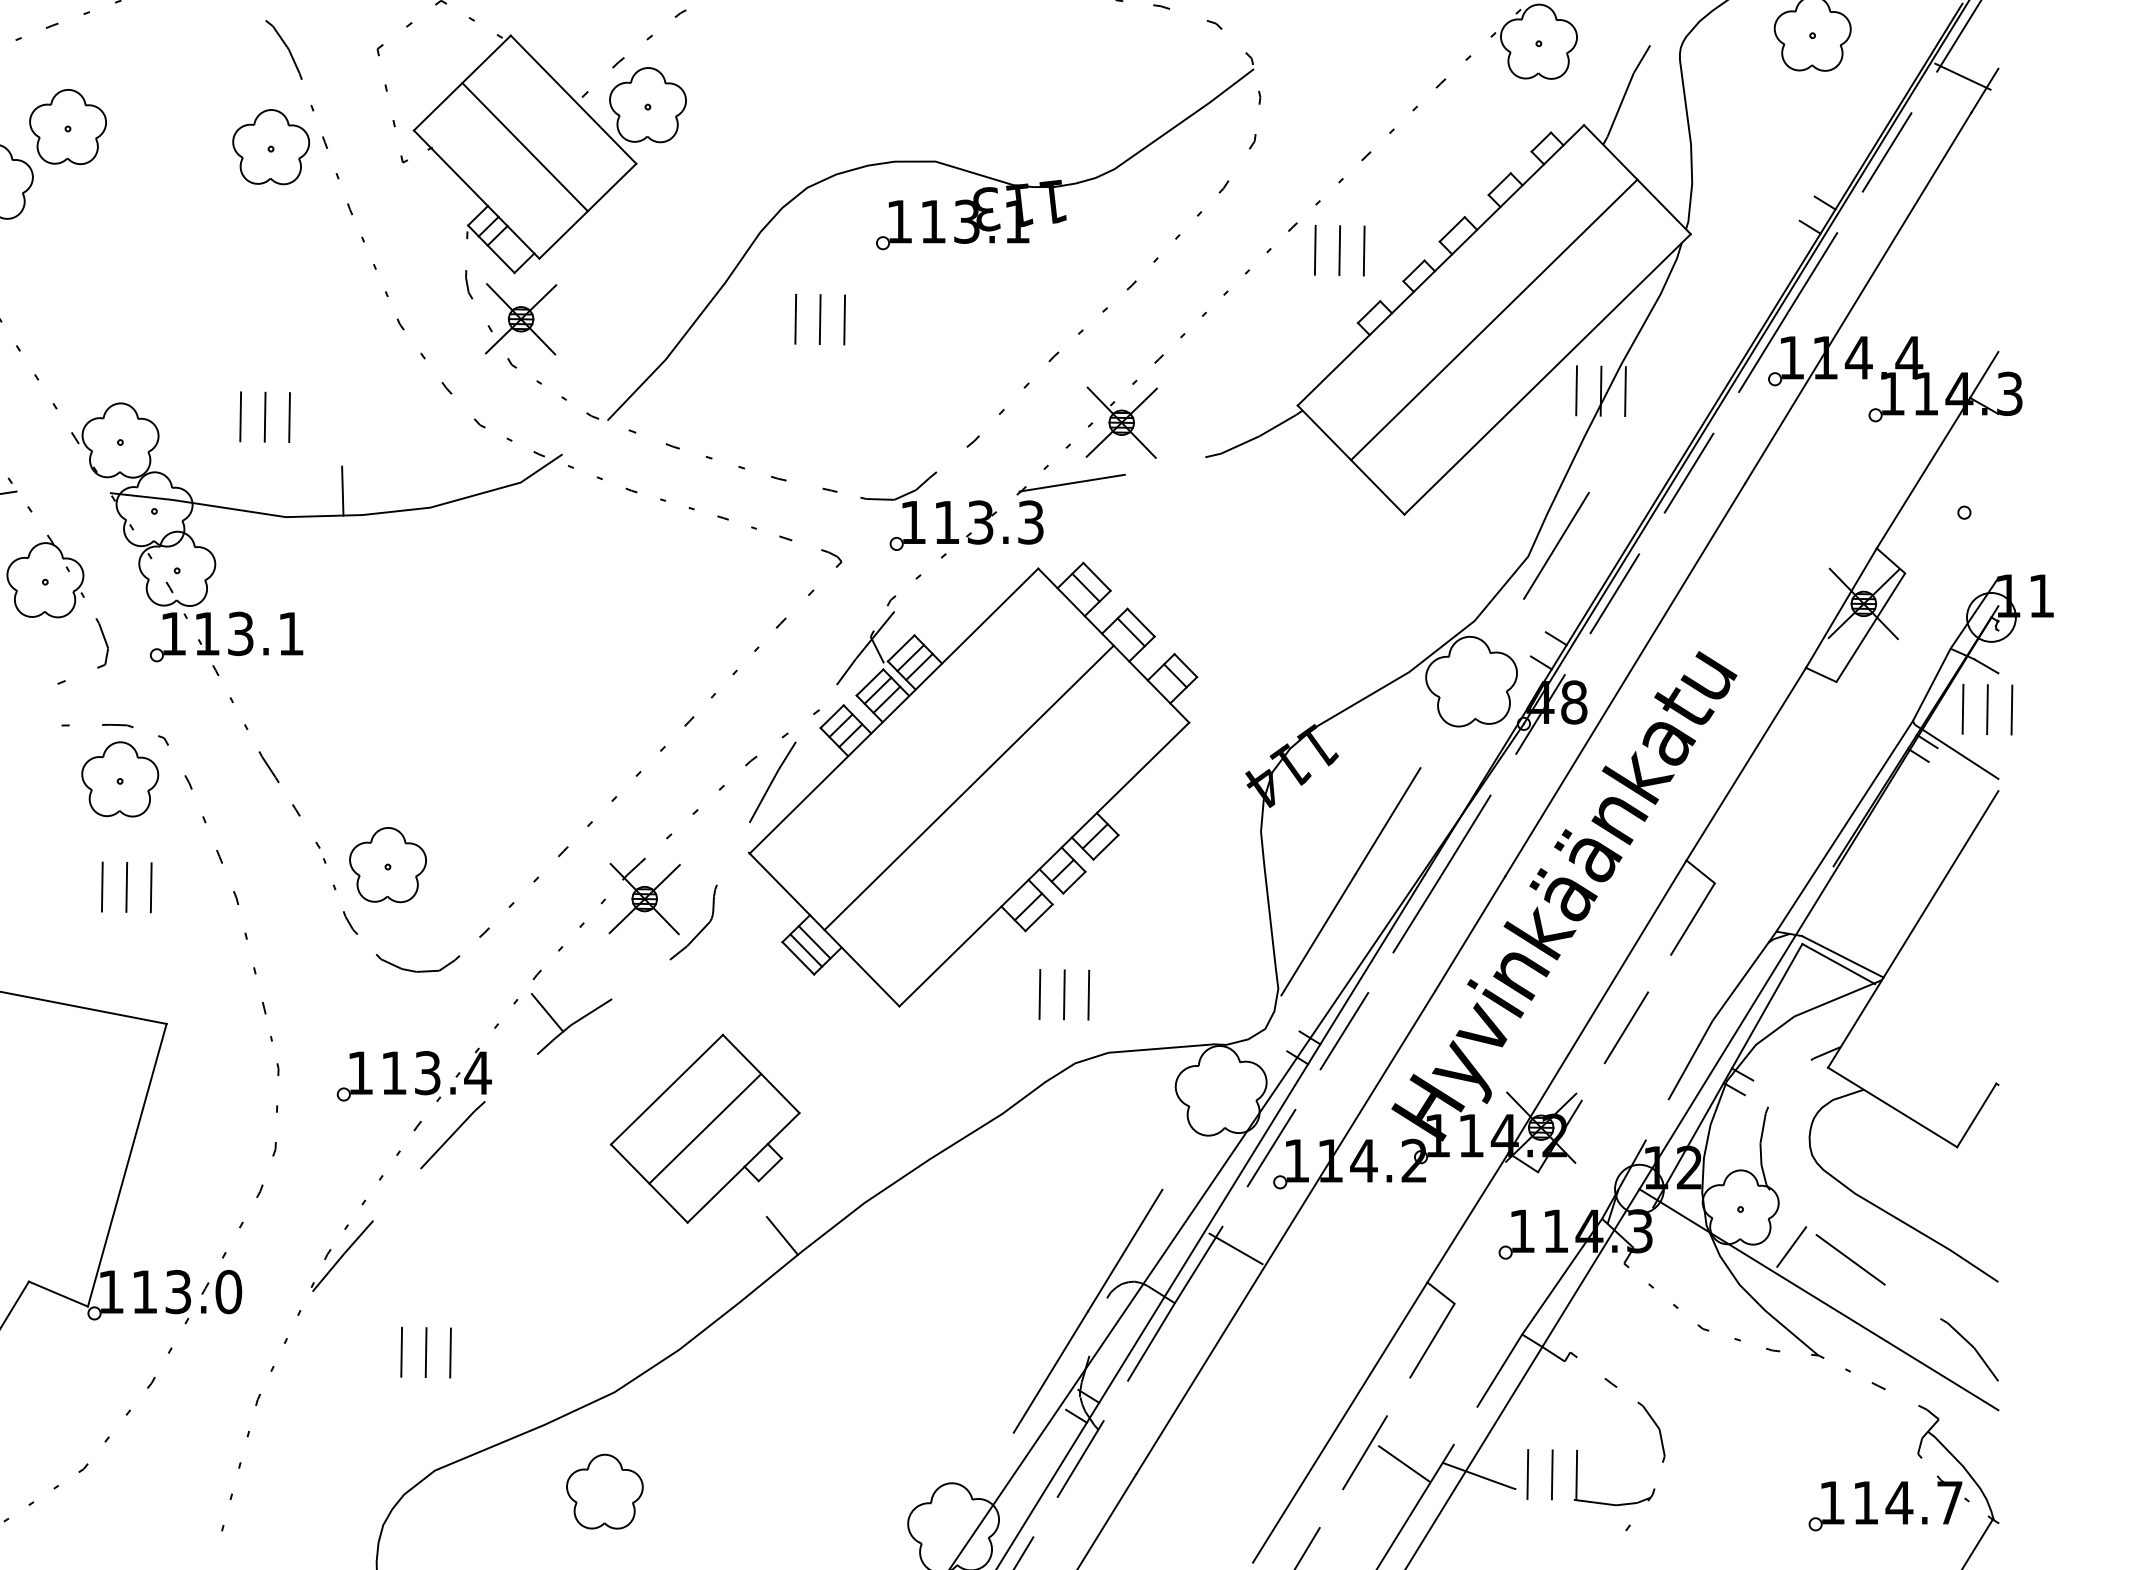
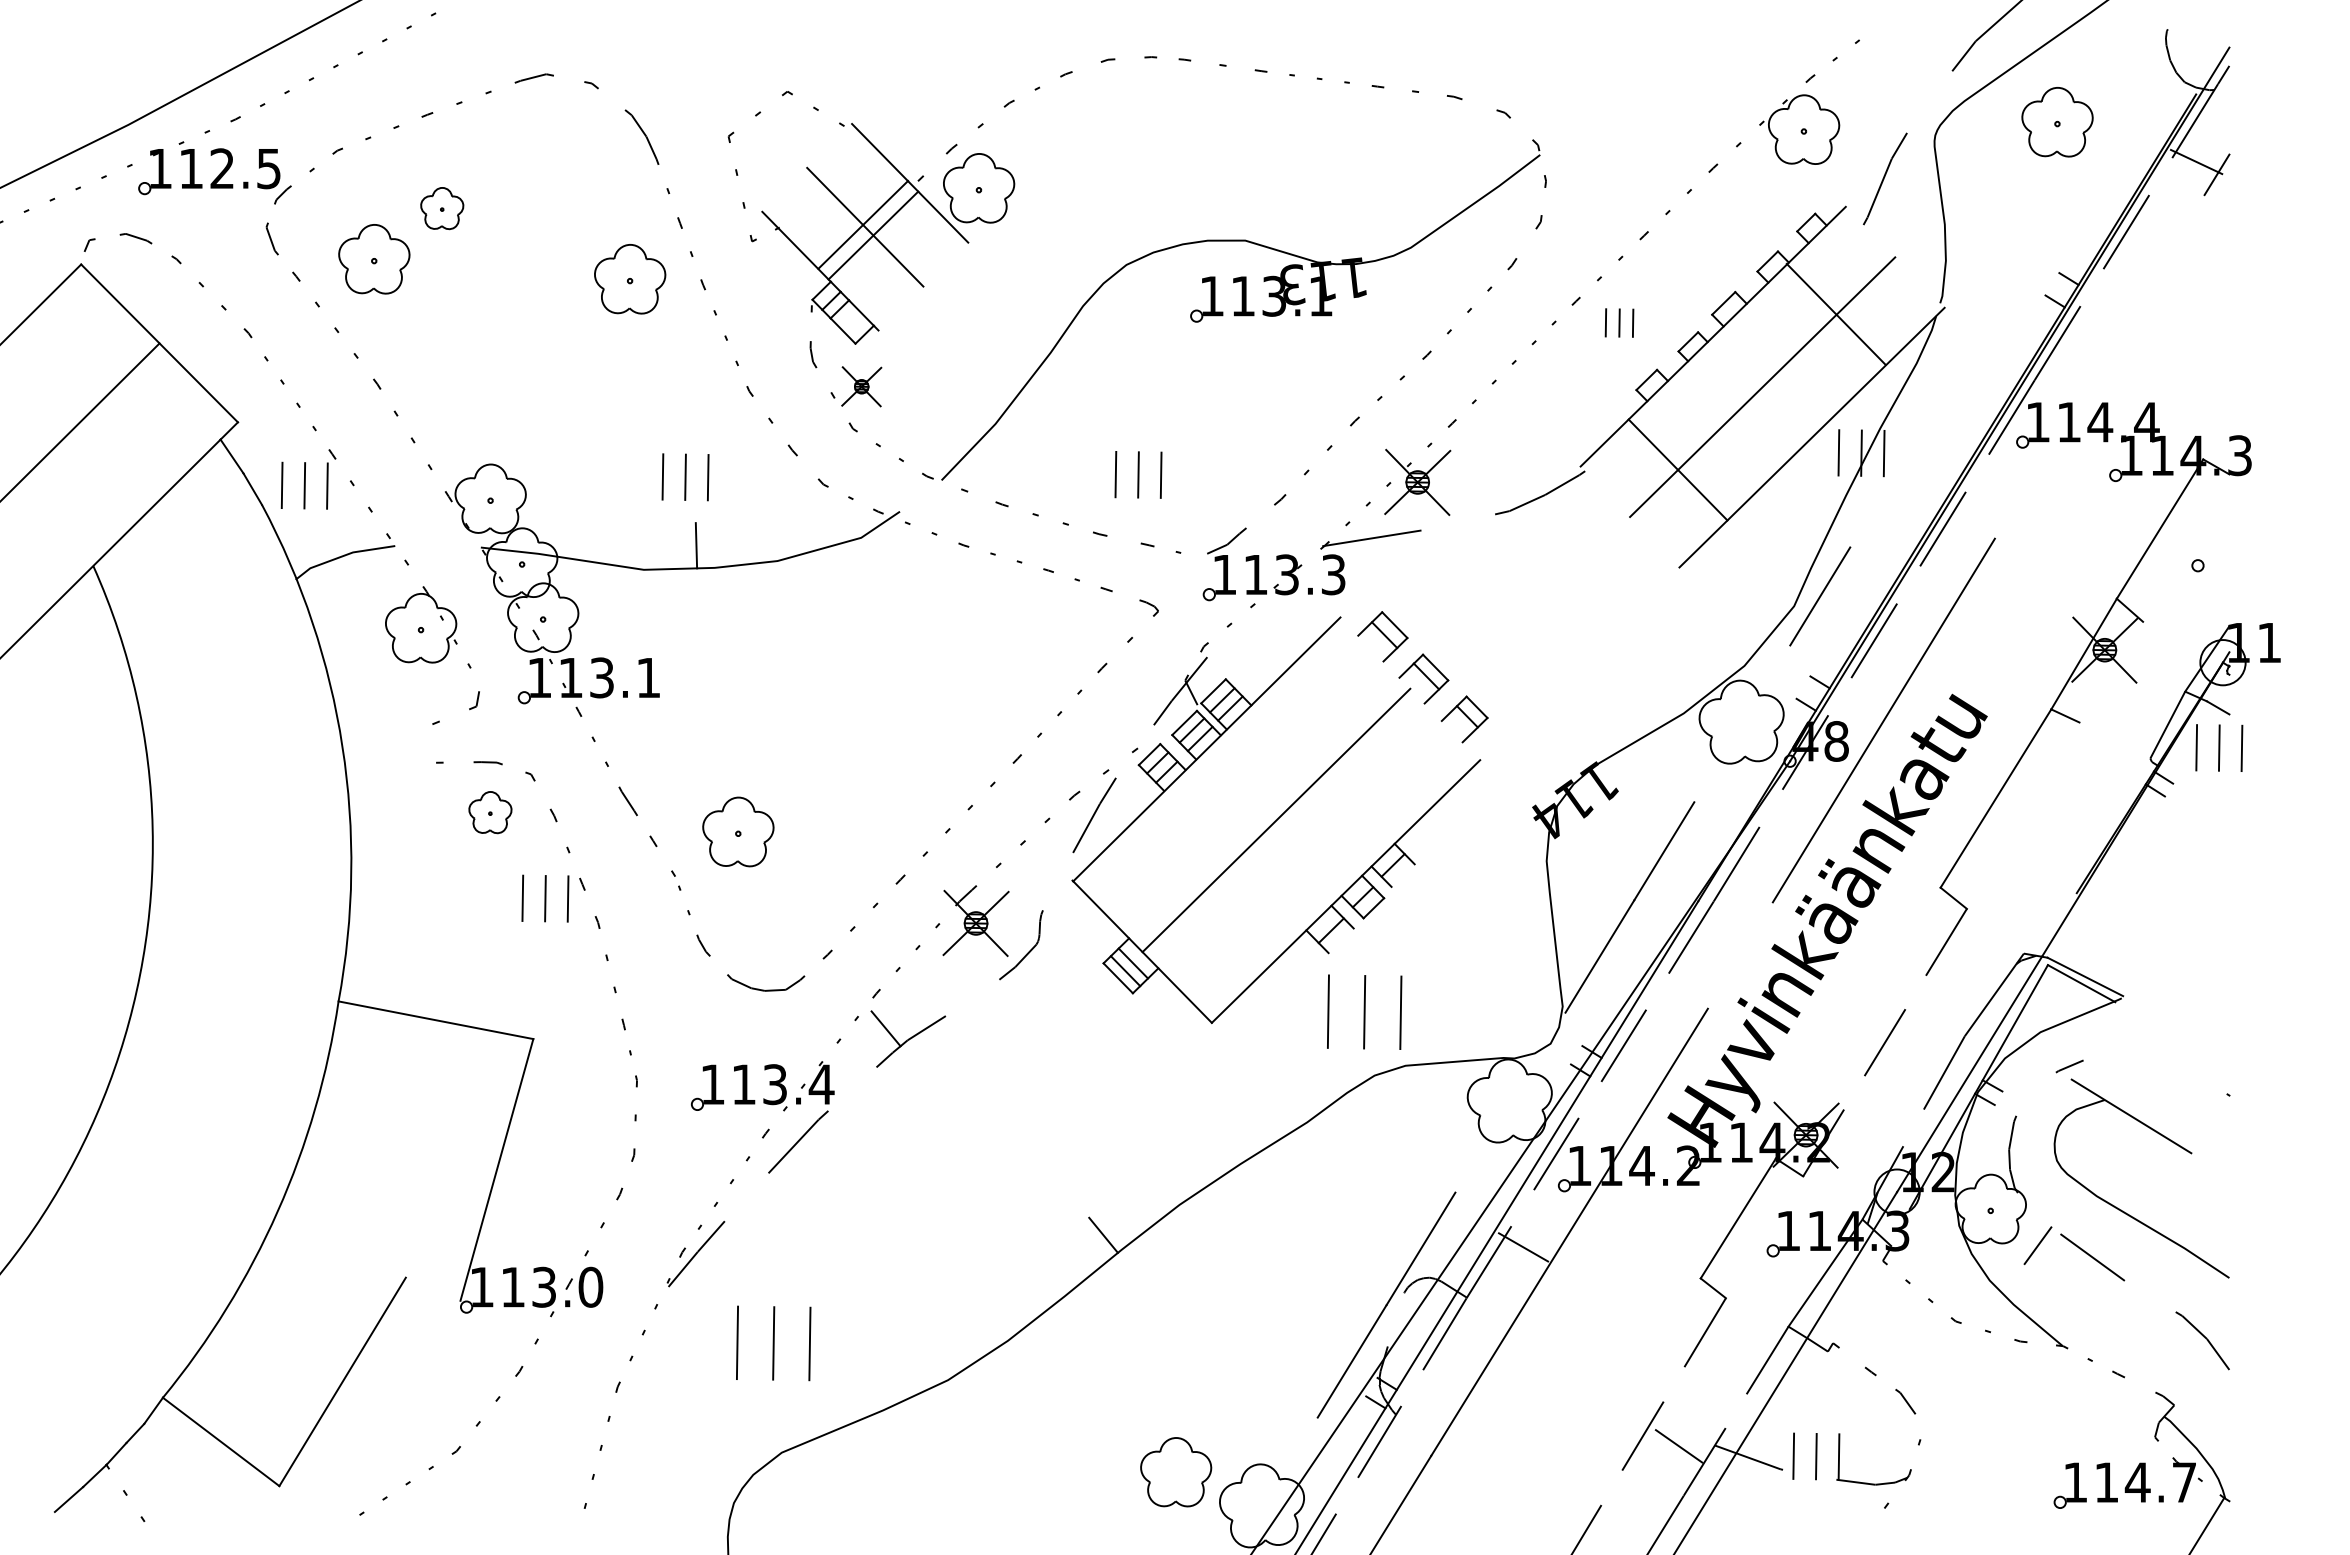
line: (462, 82) -> (863, 224), moved
part: (68, 126) -> (442, 208), size x0.6
part: (271, 147) -> (630, 279), moved
line: (1636, 178) -> (1835, 313), moved
line: (587, 211) -> (873, 235), moved
part: (1339, 250) -> (1619, 322), size x0.6
line: (1858, 297) -> (2099, 366), removed
part: (521, 319) -> (861, 386), size x0.6
part: (820, 319) -> (1138, 474), moved
line: (1984, 374) -> (2216, 437), removed
part: (265, 417) -> (685, 477), moved
line: (1350, 459) -> (1677, 469), moved
line: (880, 499) -> (1194, 553), removed
line: (1871, 626) -> (2111, 671), removed
line: (103, 635) -> (474, 679), removed
line: (1113, 645) -> (1410, 688), removed
line: (1960, 754) -> (2194, 789), removed
part: (120, 779) -> (490, 812), size x0.6
line: (1844, 825) -> (2086, 855), removed
line: (1105, 847) -> (1402, 875), removed
part: (388, 864) -> (738, 831), moved
part: (126, 887) -> (545, 898), moved
line: (1038, 917) -> (1340, 940), removed
line: (1913, 929) -> (2150, 951), removed
line: (1469, 933) -> (1739, 955), removed
part: (1064, 994) -> (1364, 1011), size x1.6
line: (1596, 1006) -> (1857, 1022), removed
line: (1976, 1115) -> (2209, 1123), removed
part: (704, 1129) -> (1031, 1136), removed
line: (57, 1293) -> (432, 1288), removed
line: (1819, 1299) -> (2063, 1294), removed
part: (425, 1352) -> (773, 1343), size x1.6
line: (1339, 1421) -> (1619, 1407), removed
line: (1661, 1442) -> (1917, 1426), removed
part: (605, 1492) -> (1176, 1472), moved

